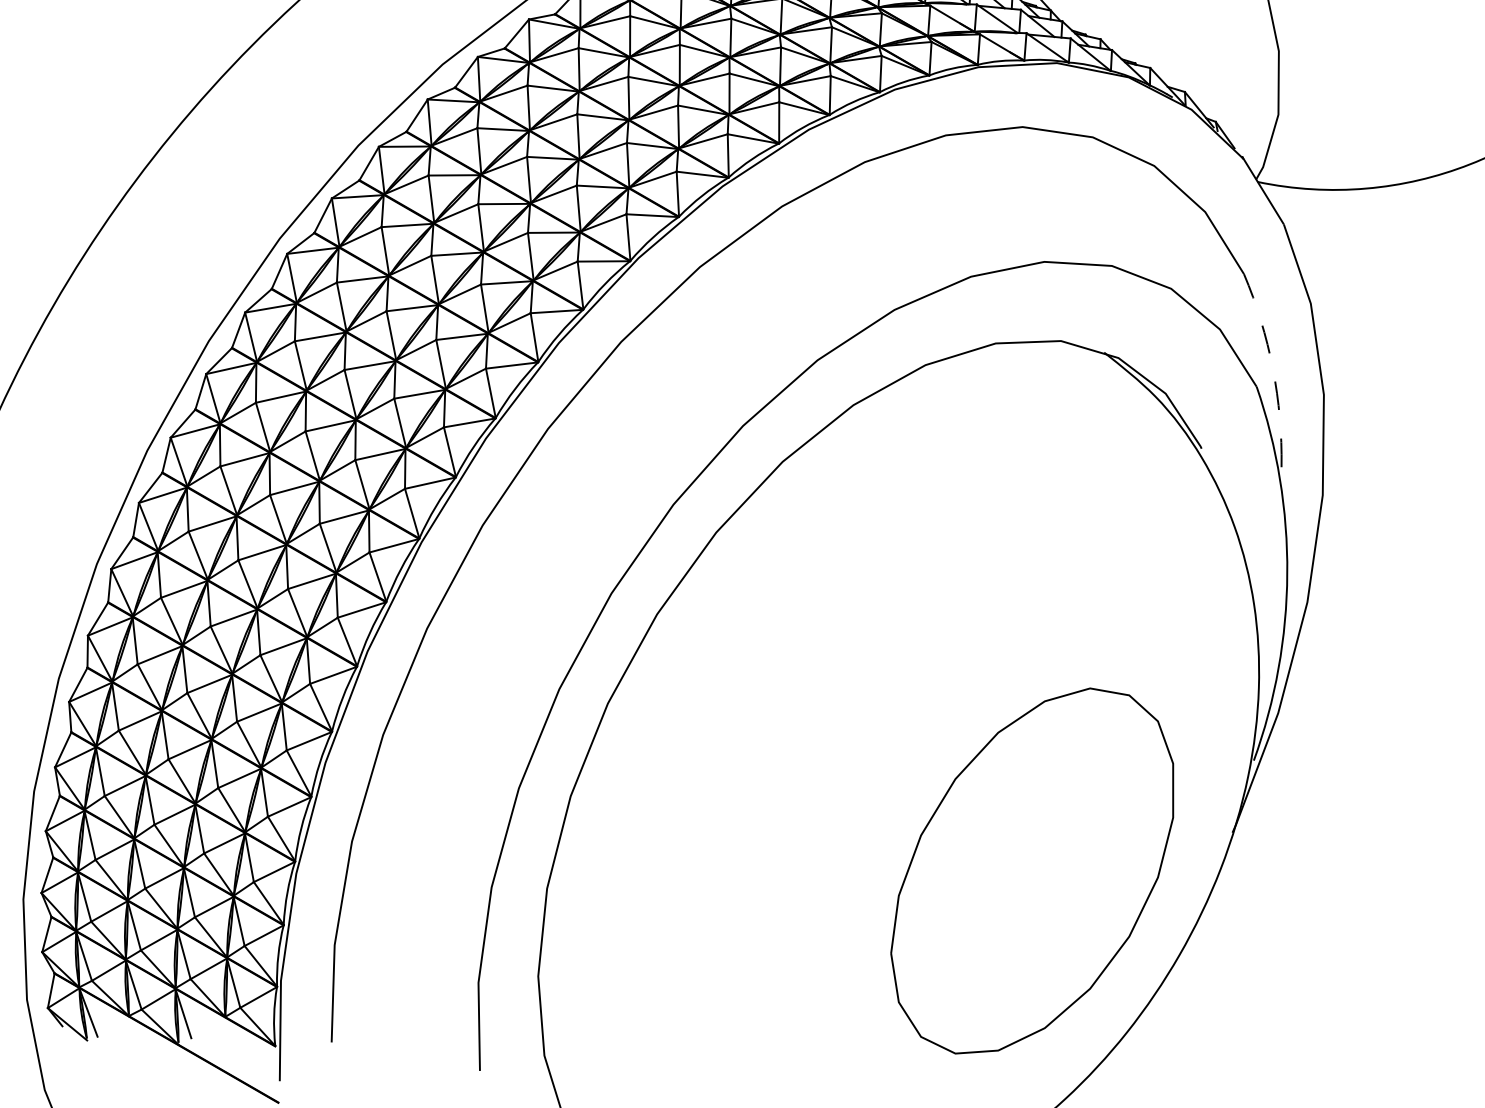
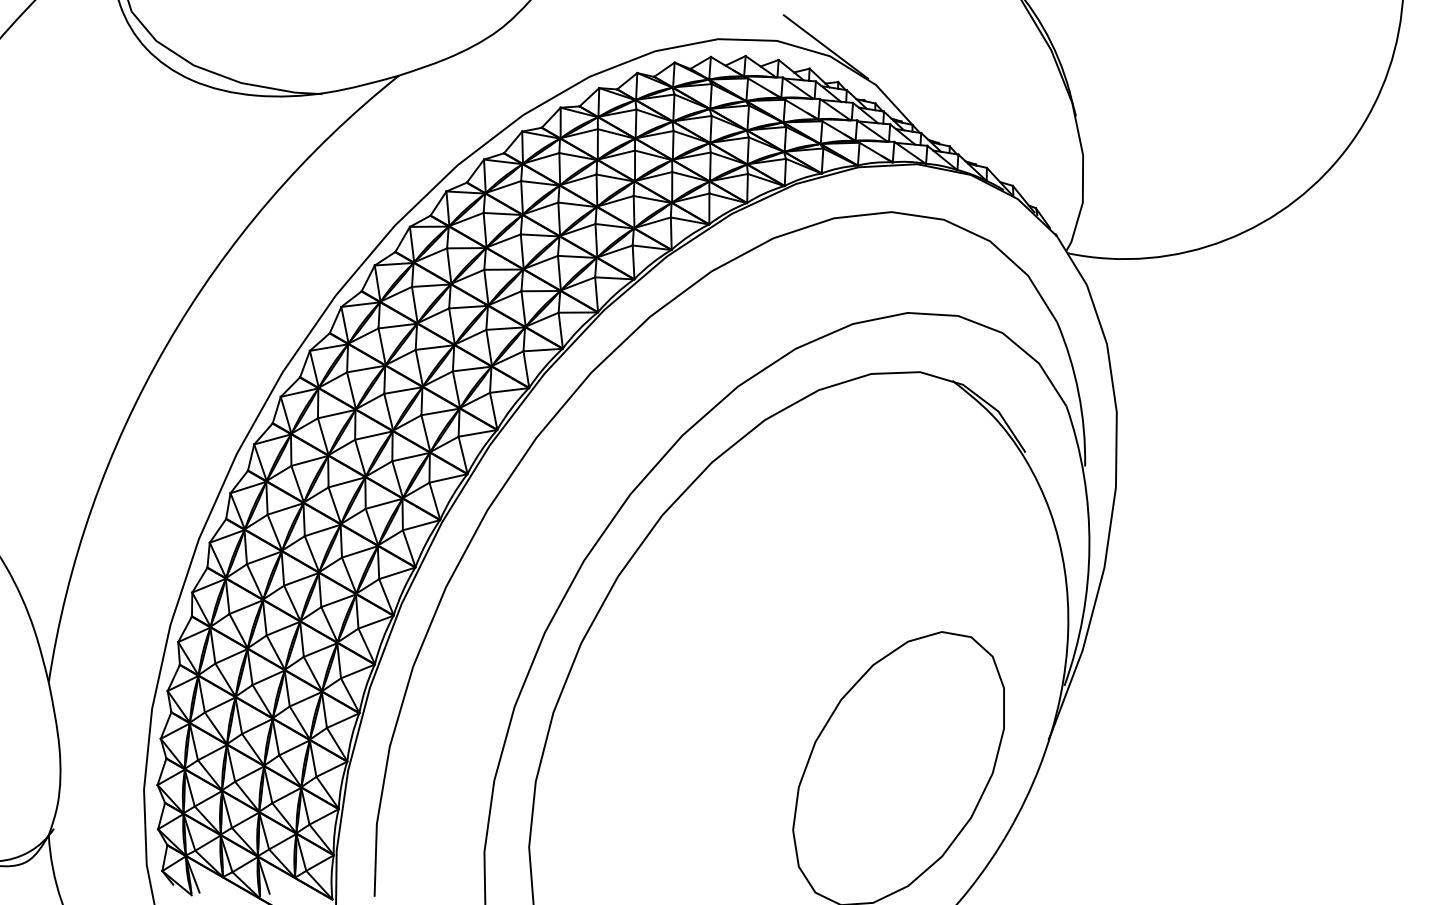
arc: (1272, 368) -> (1078, 392), dashed -> solid

